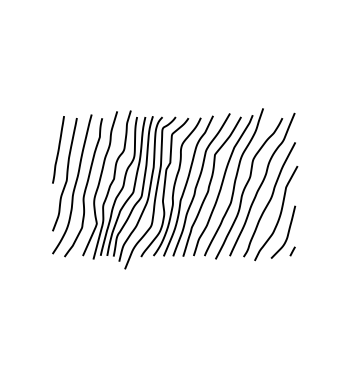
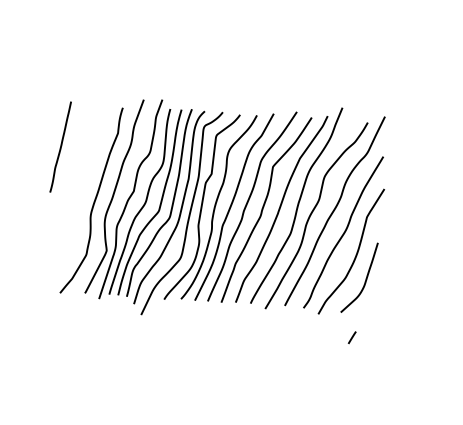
part: (72, 184) -> (76, 195), removed
curve: (292, 251) -> (351, 337), moved

